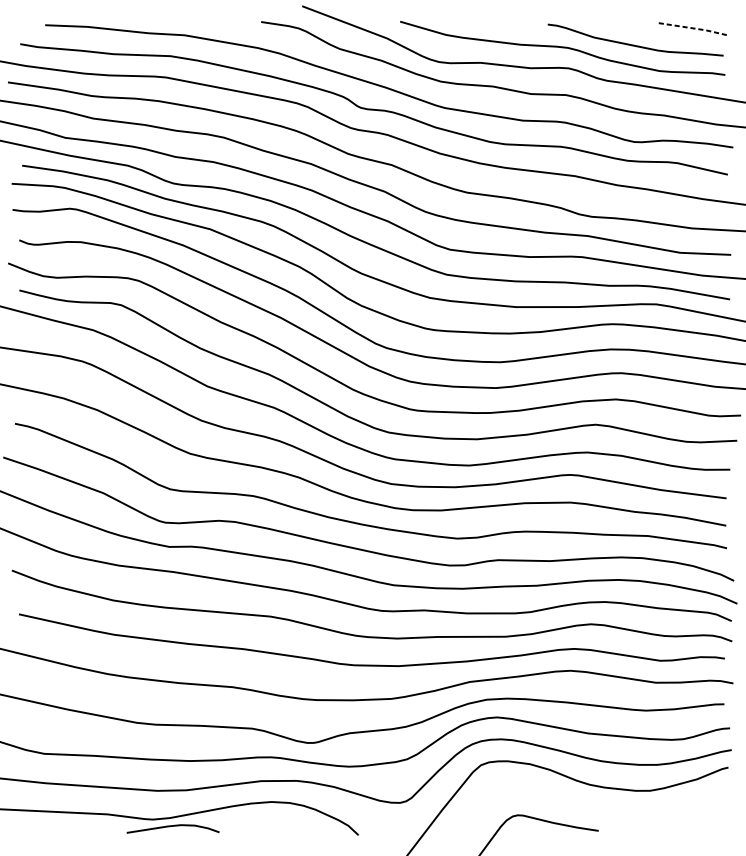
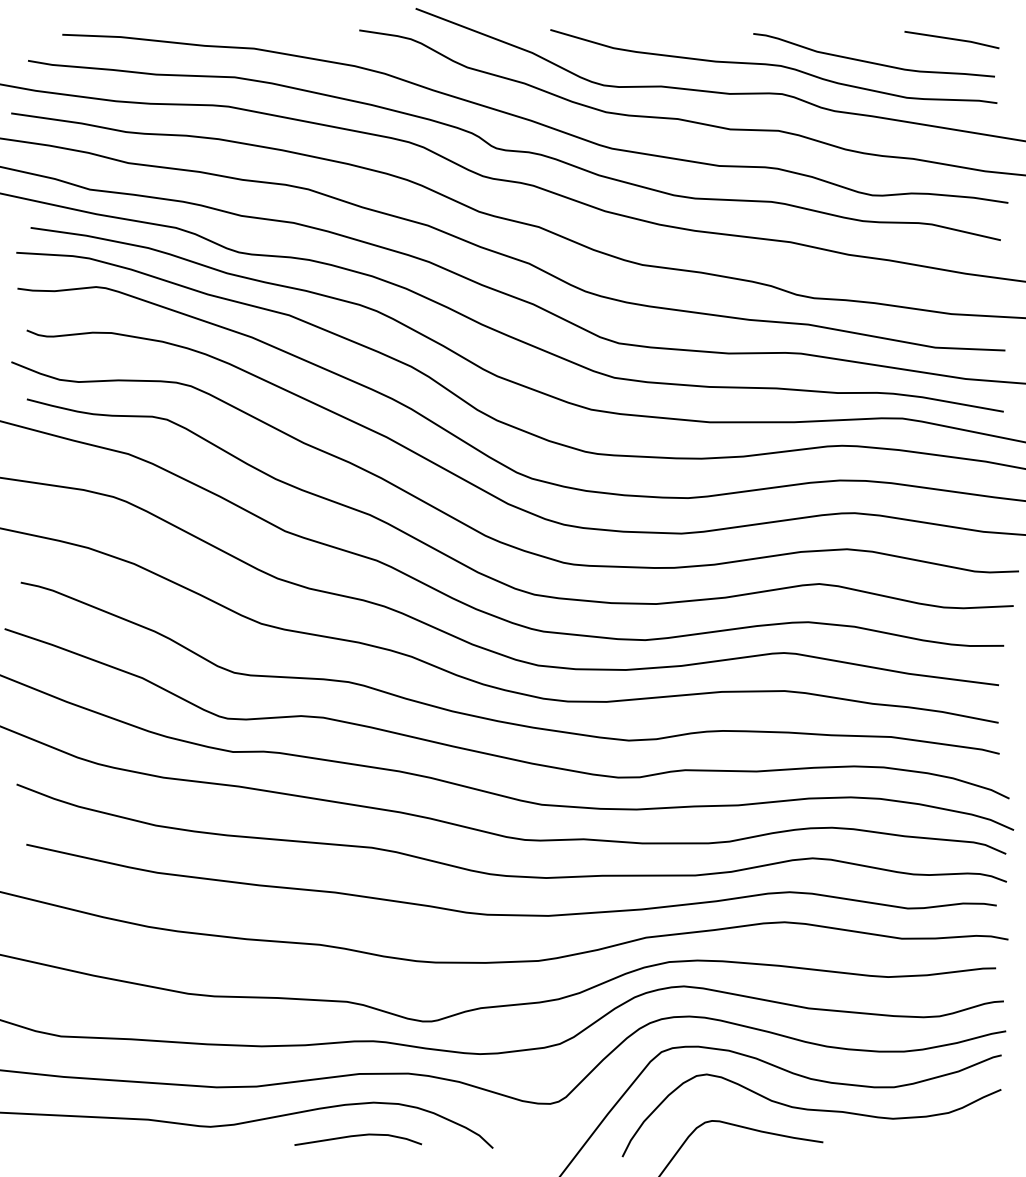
line: (692, 28) -> (952, 39), dashed -> solid
curve: (590, 807) -> (811, 1110), added
curve: (173, 826) -> (358, 1136), moved

